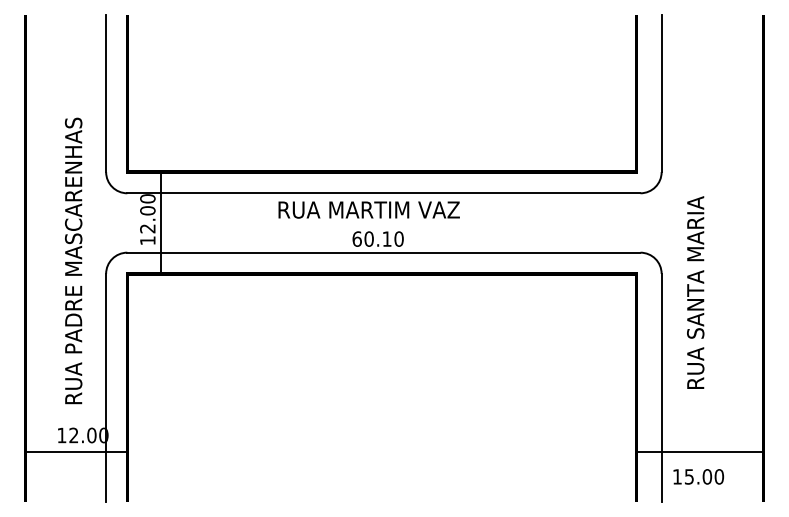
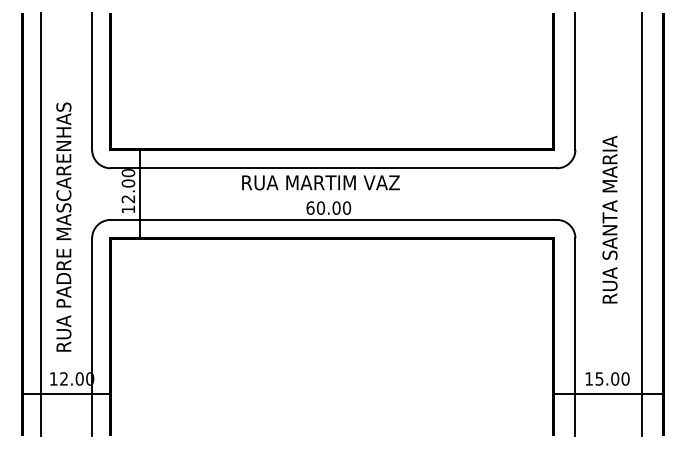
text: (387, 238) -> (336, 207), 60.10 -> 60.00
line: (46, 257) -> (40, 224), added
line: (737, 257) -> (641, 224), added
text: (695, 292) -> (609, 219), moved
text: (698, 476) -> (607, 378), moved

